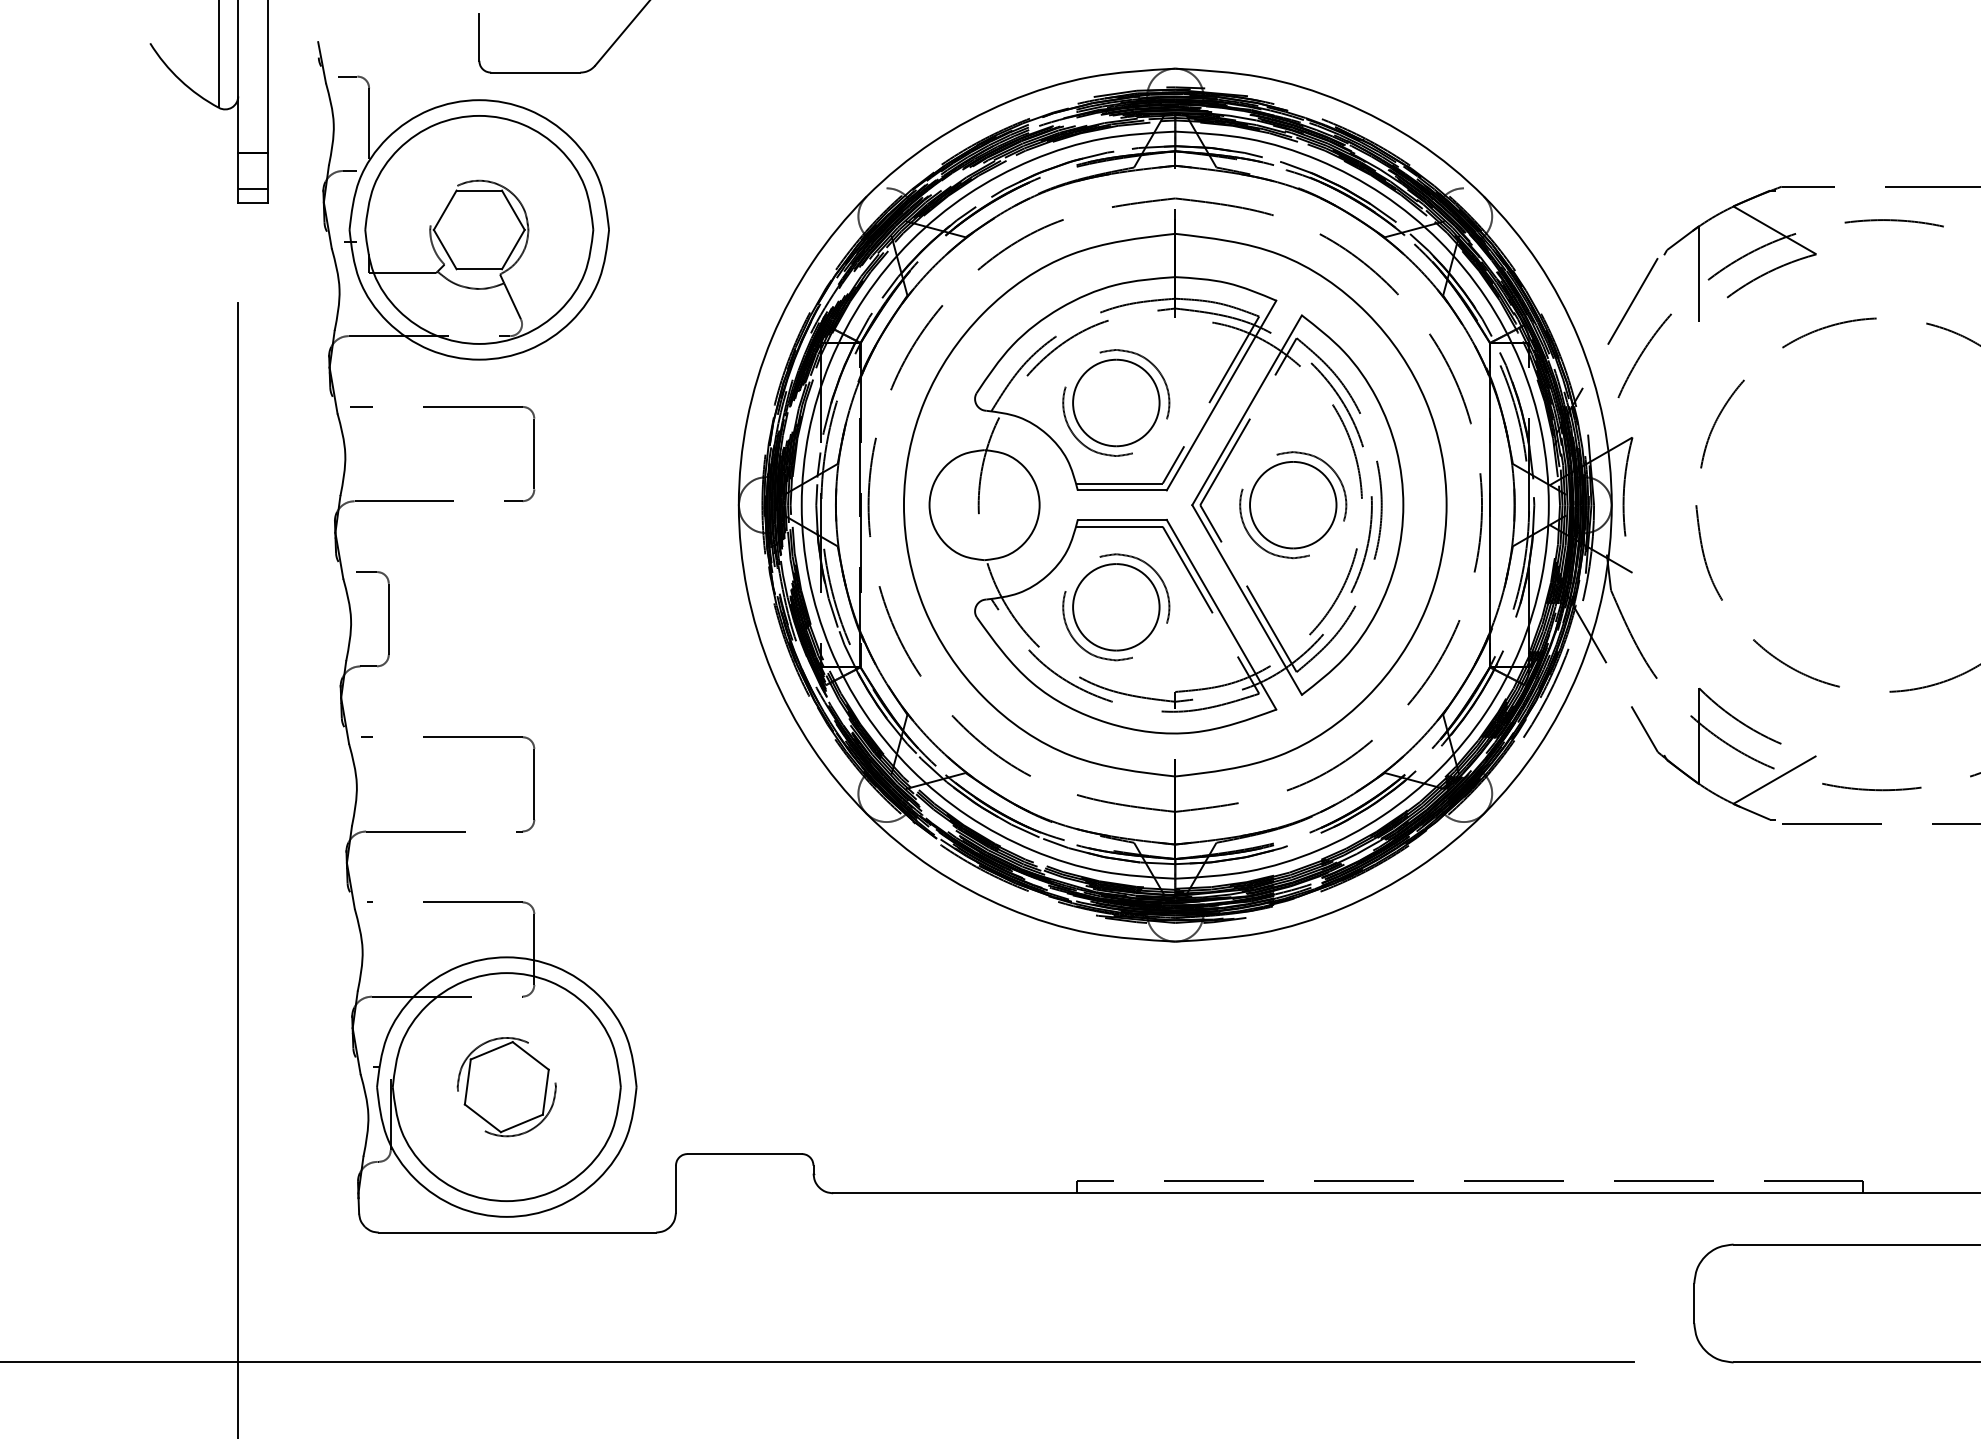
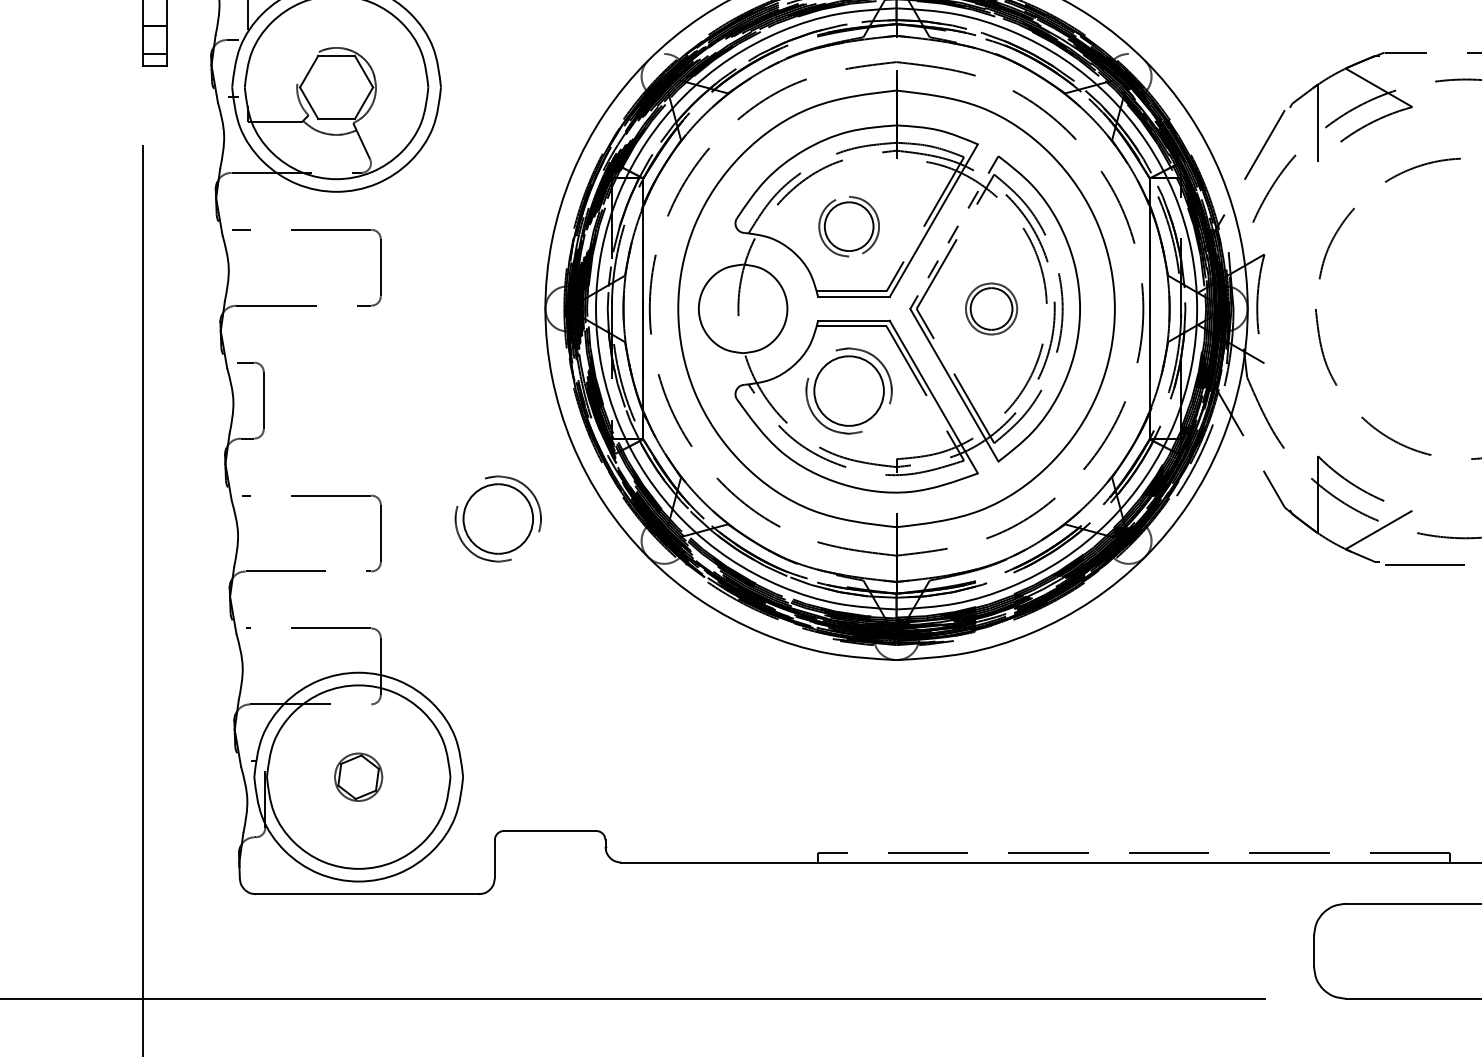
part: (1116, 402) -> (849, 226), size x0.7
line: (1247, 410) -> (954, 232), solid -> dashed
part: (1293, 505) -> (991, 309), size x0.6
part: (680, 766) -> (498, 519), added
part: (506, 1087) -> (358, 777), size x0.6

